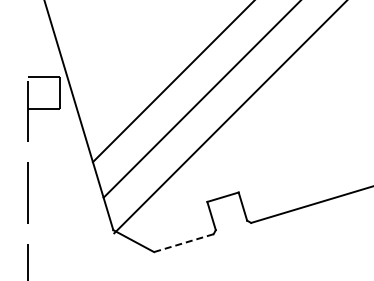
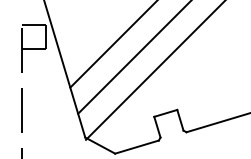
line: (183, 243) -> (136, 147), dashed -> solid

